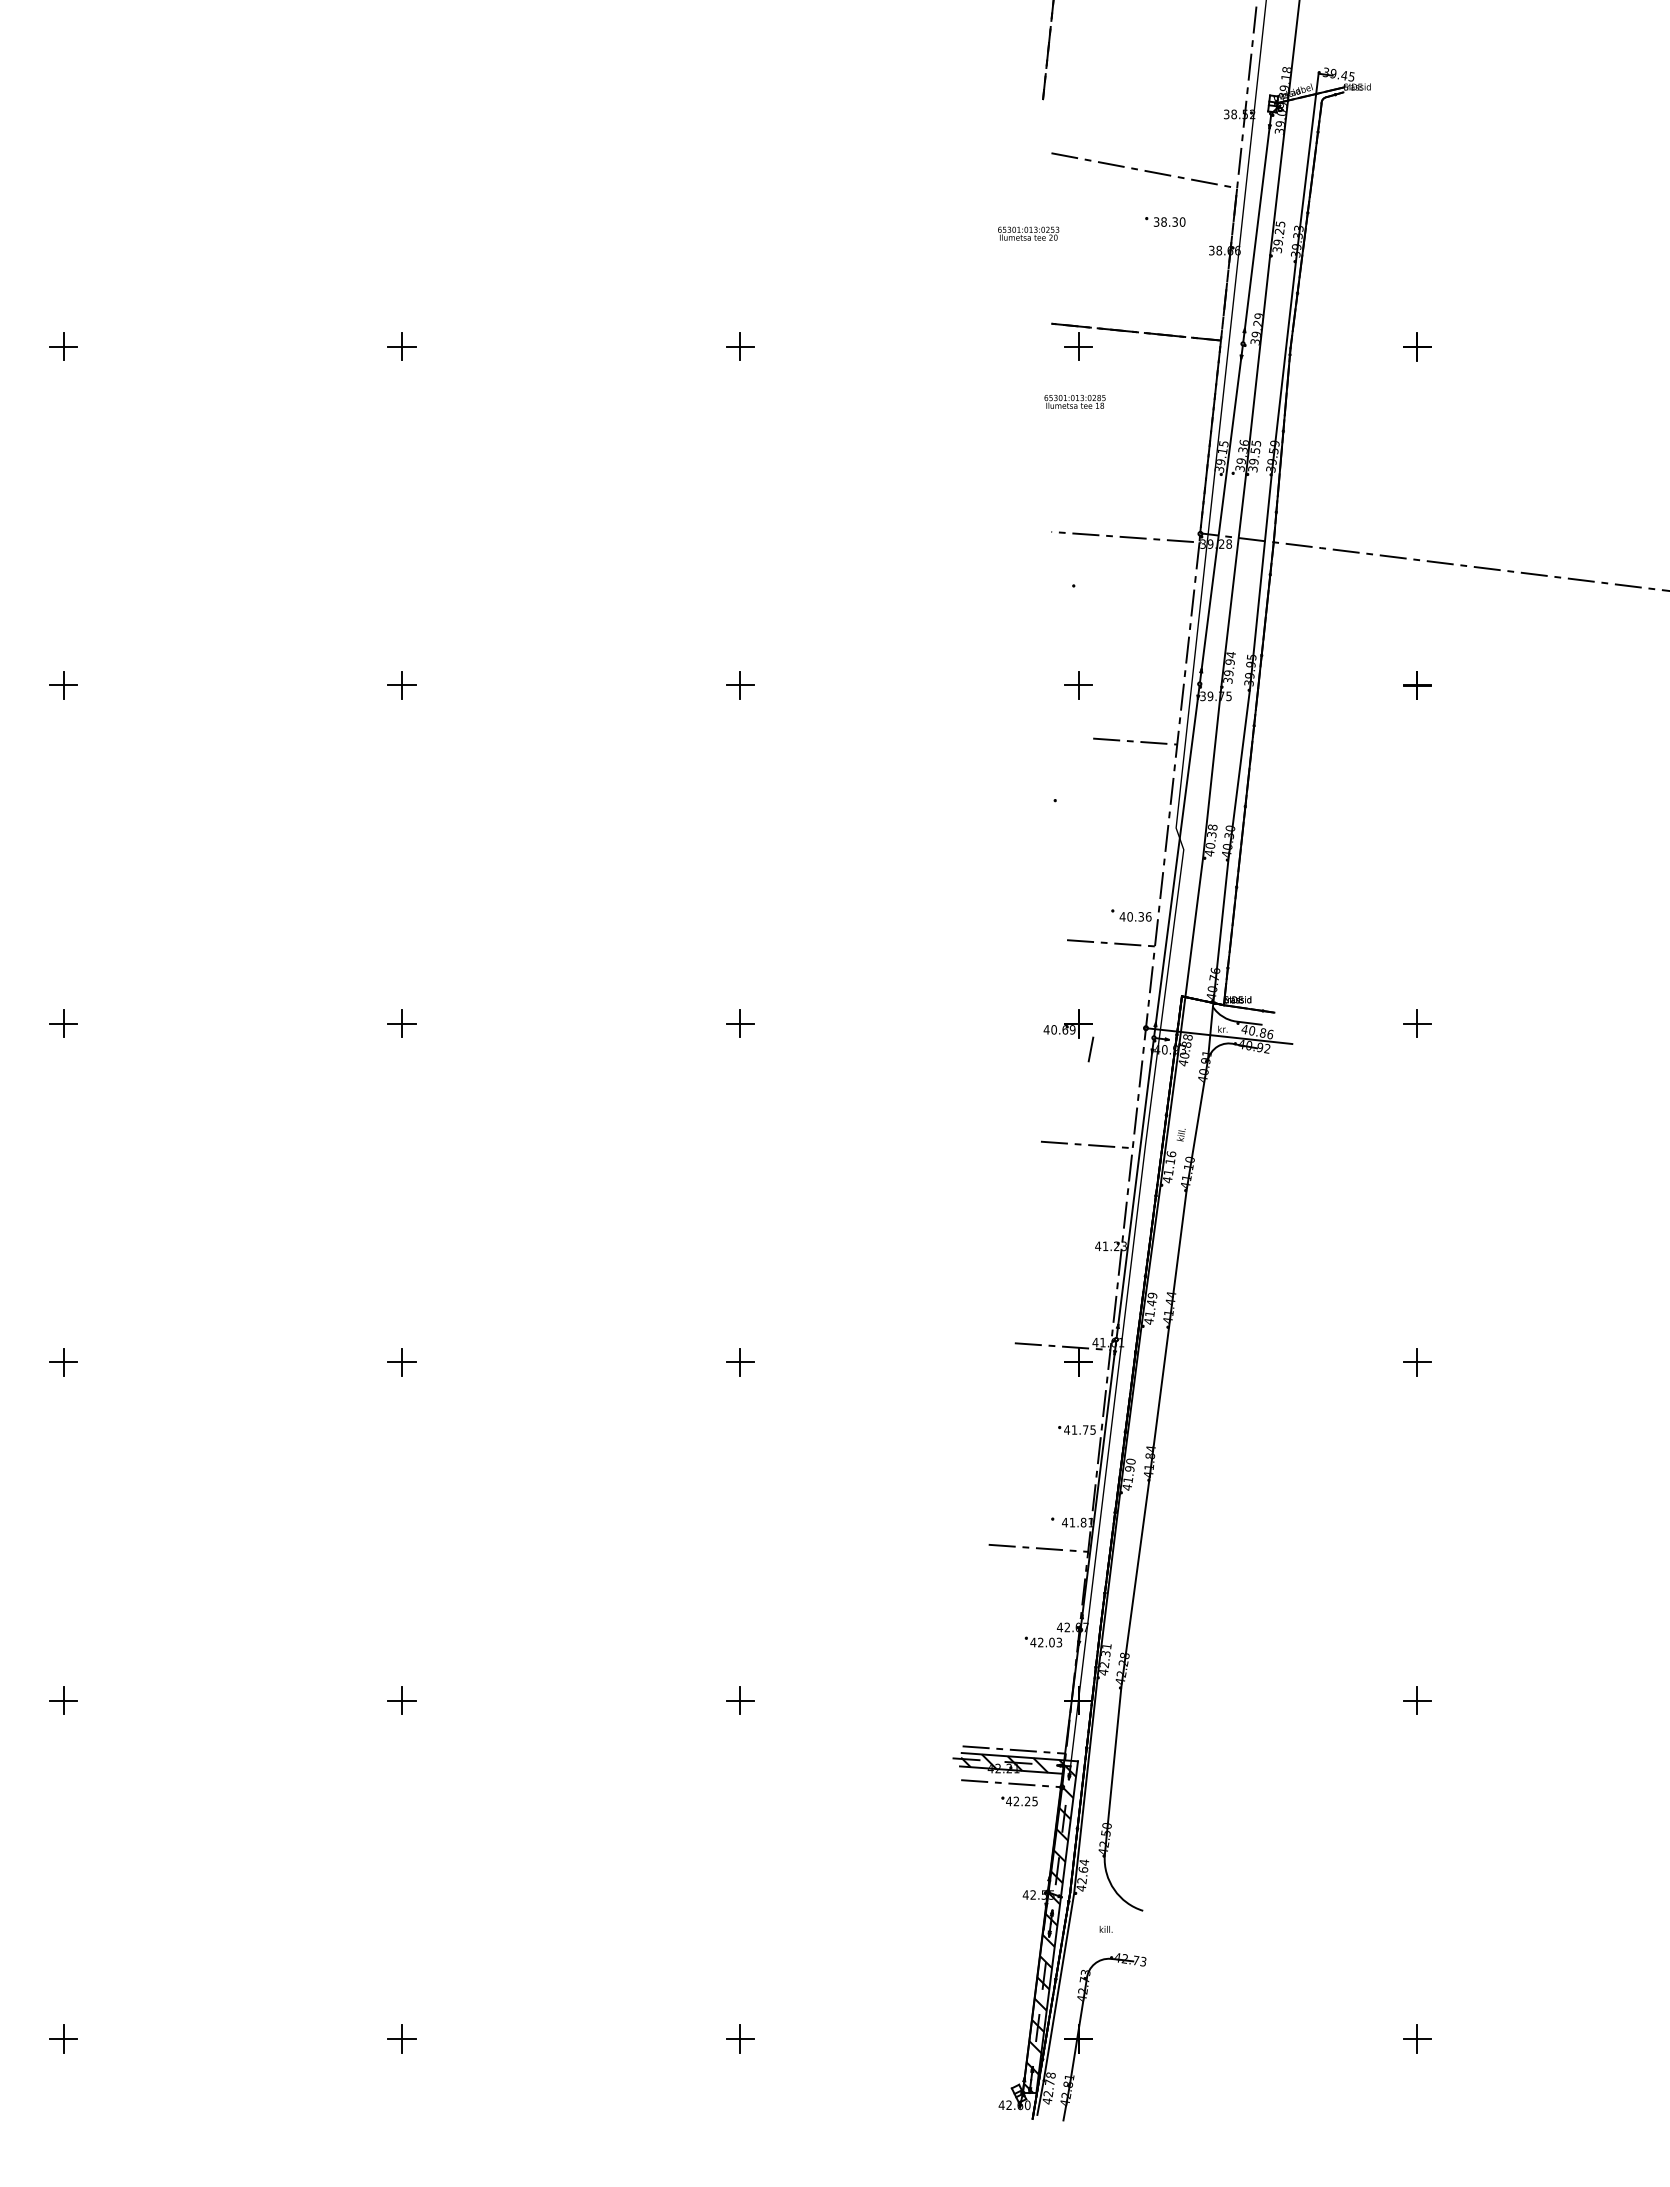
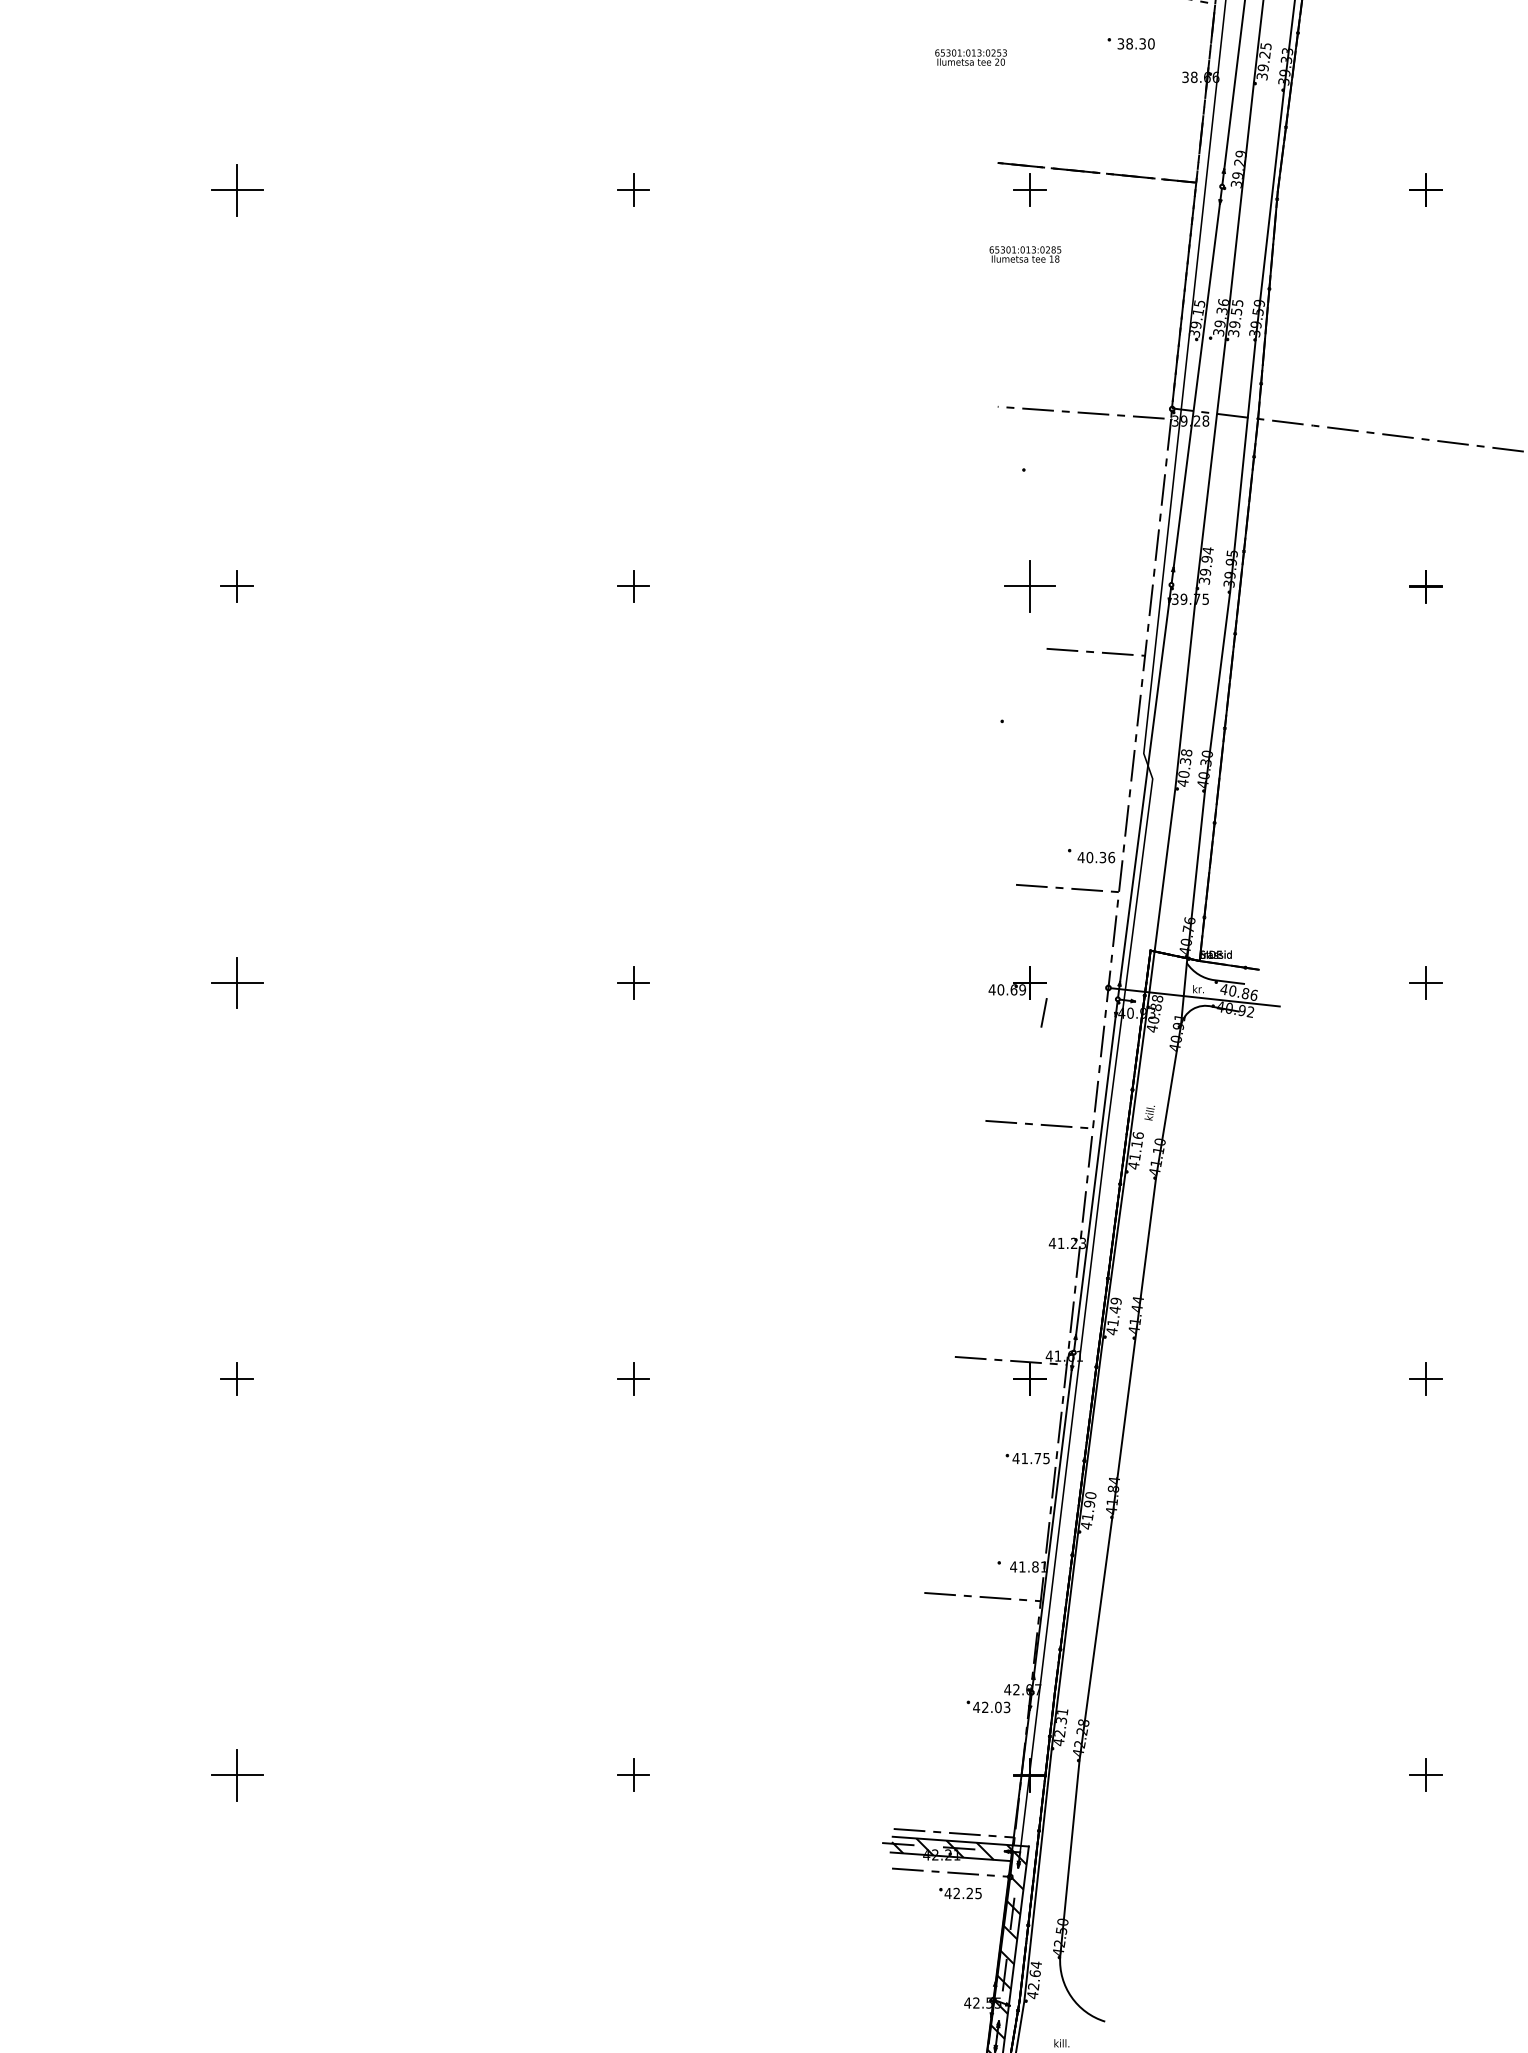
part: (401, 346) -> (236, 189), size x1.6
part: (1078, 685) -> (1029, 586), size x1.6
part: (401, 1023) -> (236, 982), size x1.6
part: (401, 1700) -> (236, 1775), size x1.6

